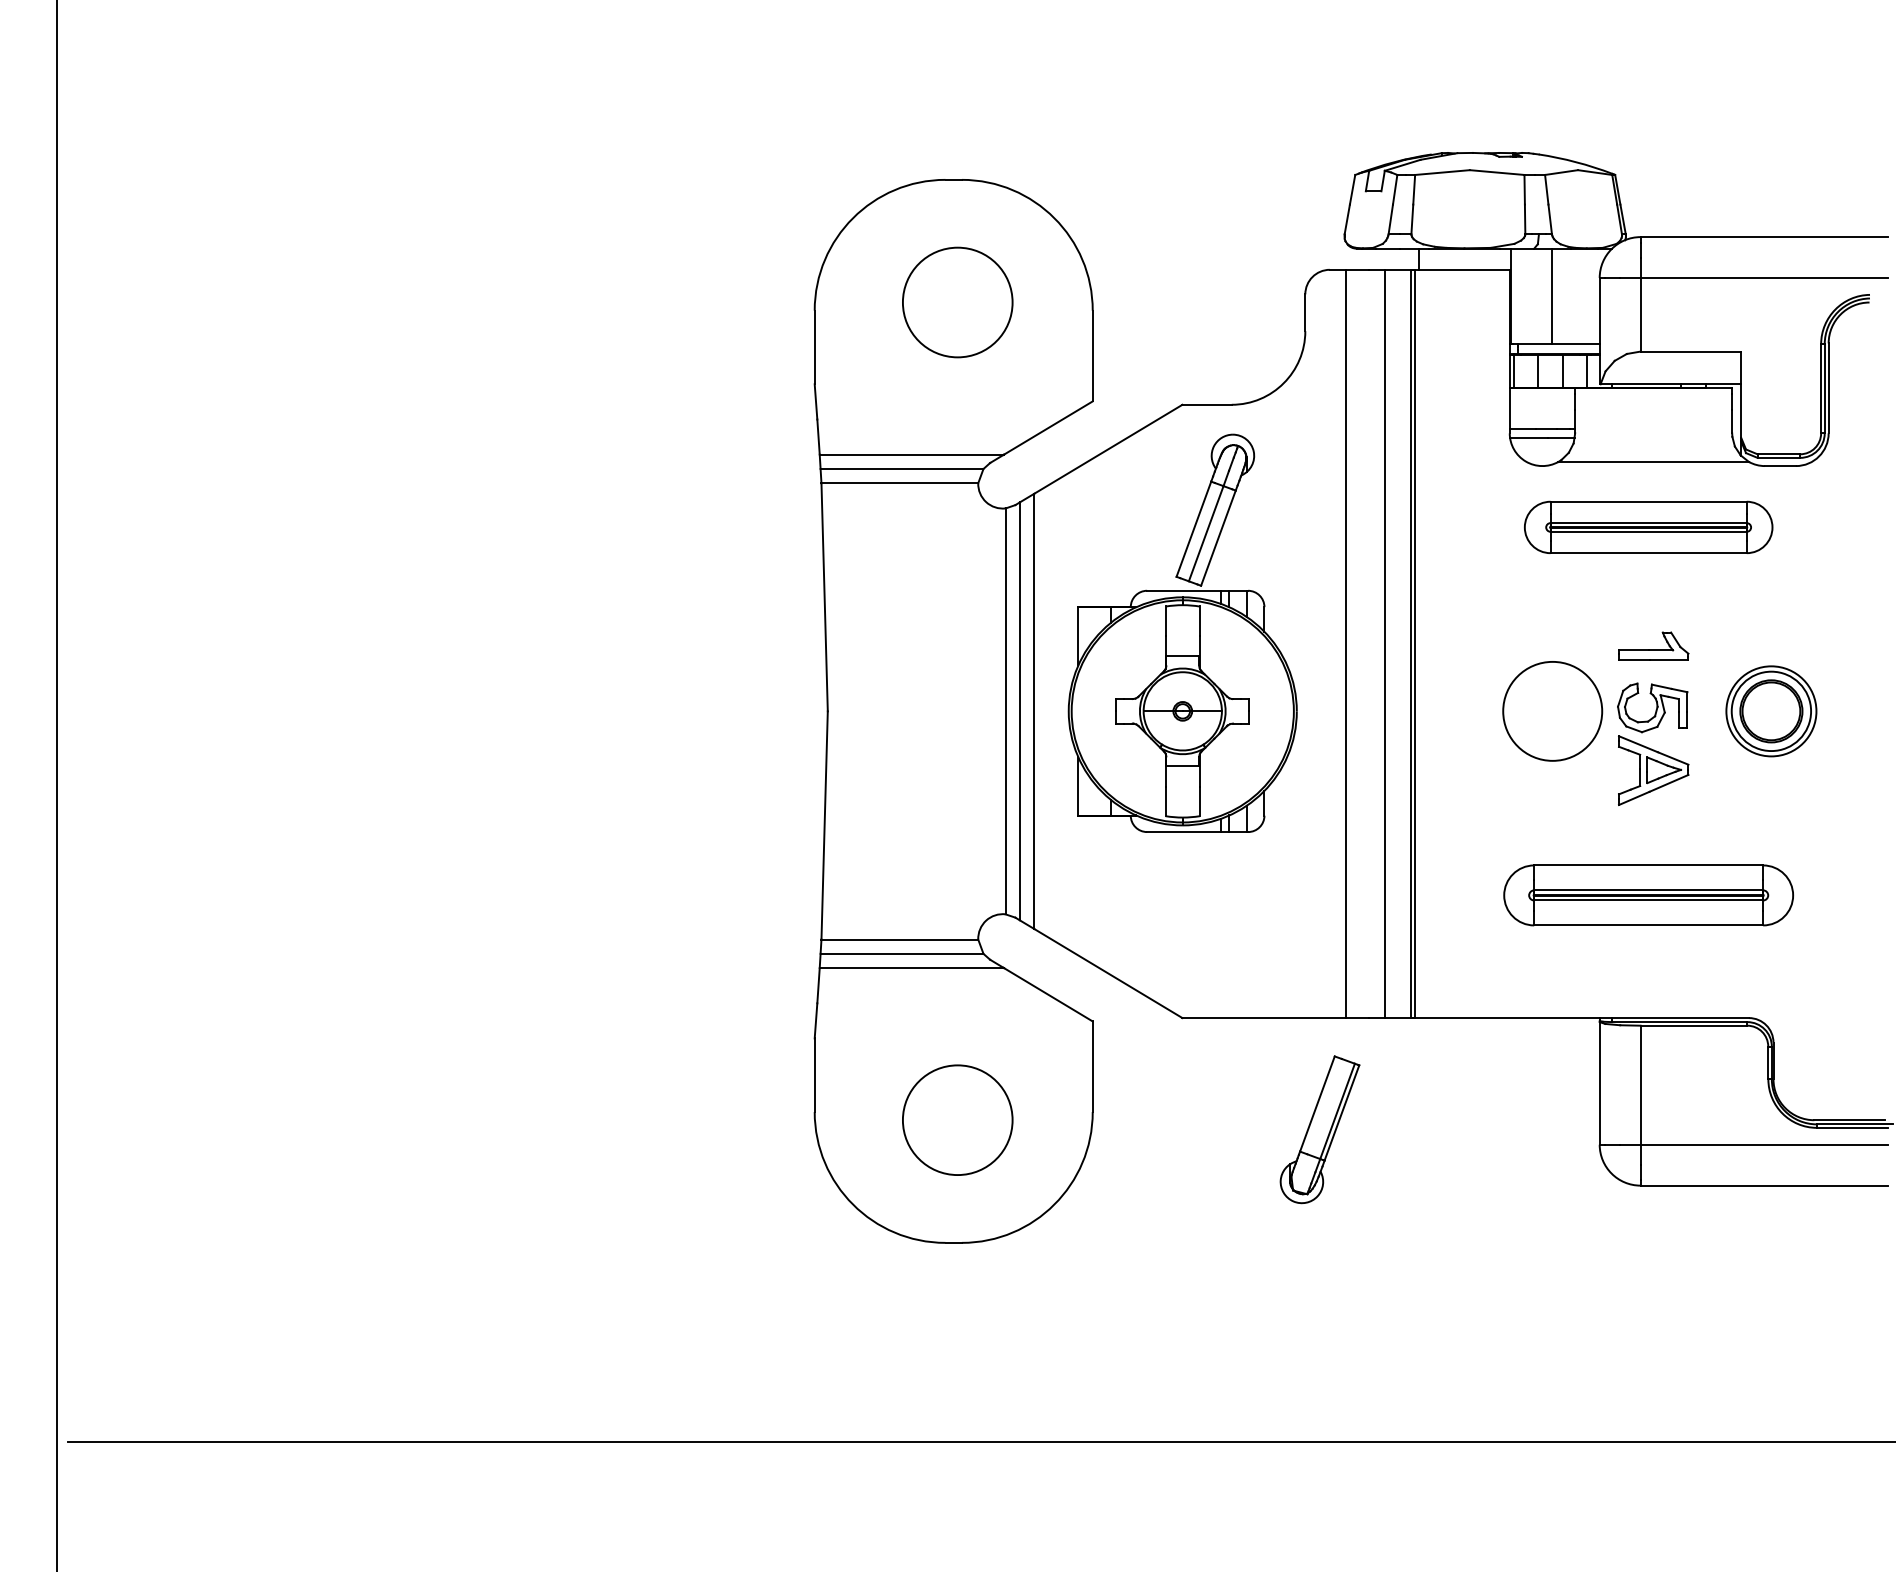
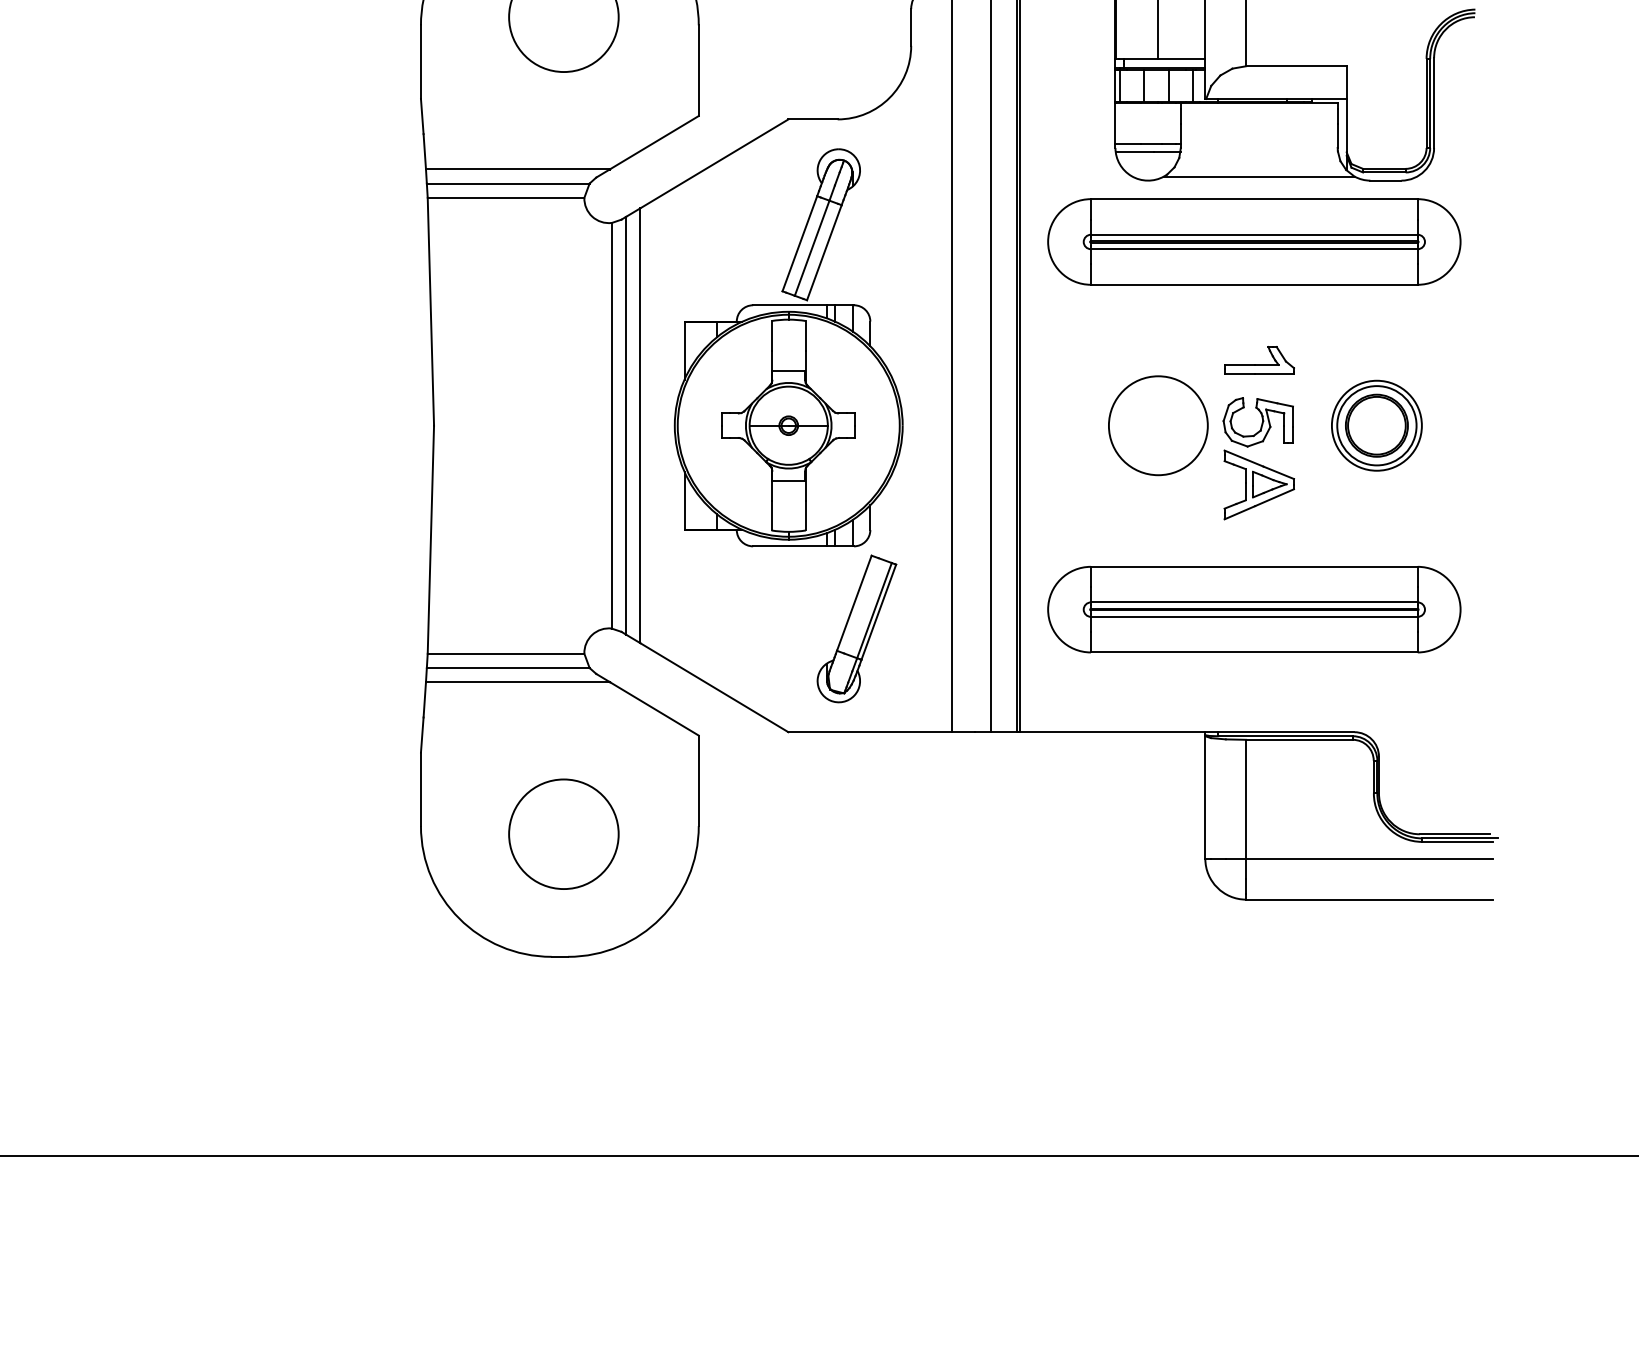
part: (1648, 527) -> (1254, 242), size x1.67
part: (1648, 895) -> (1254, 609), size x1.43
part: (1319, 1129) -> (856, 628), moved

